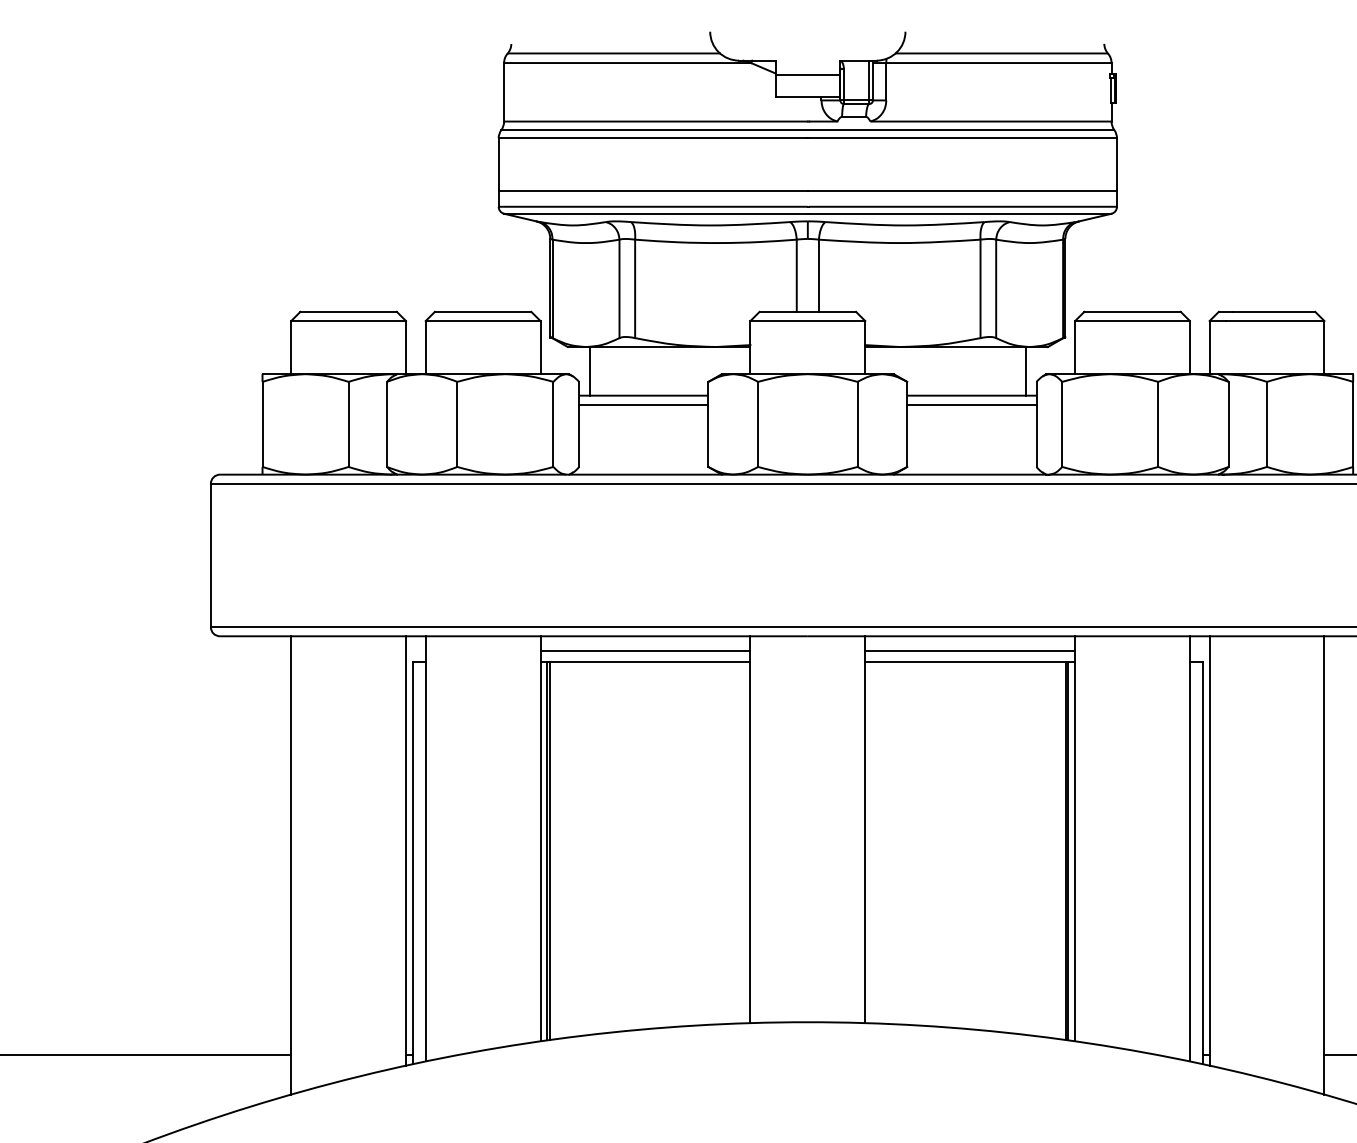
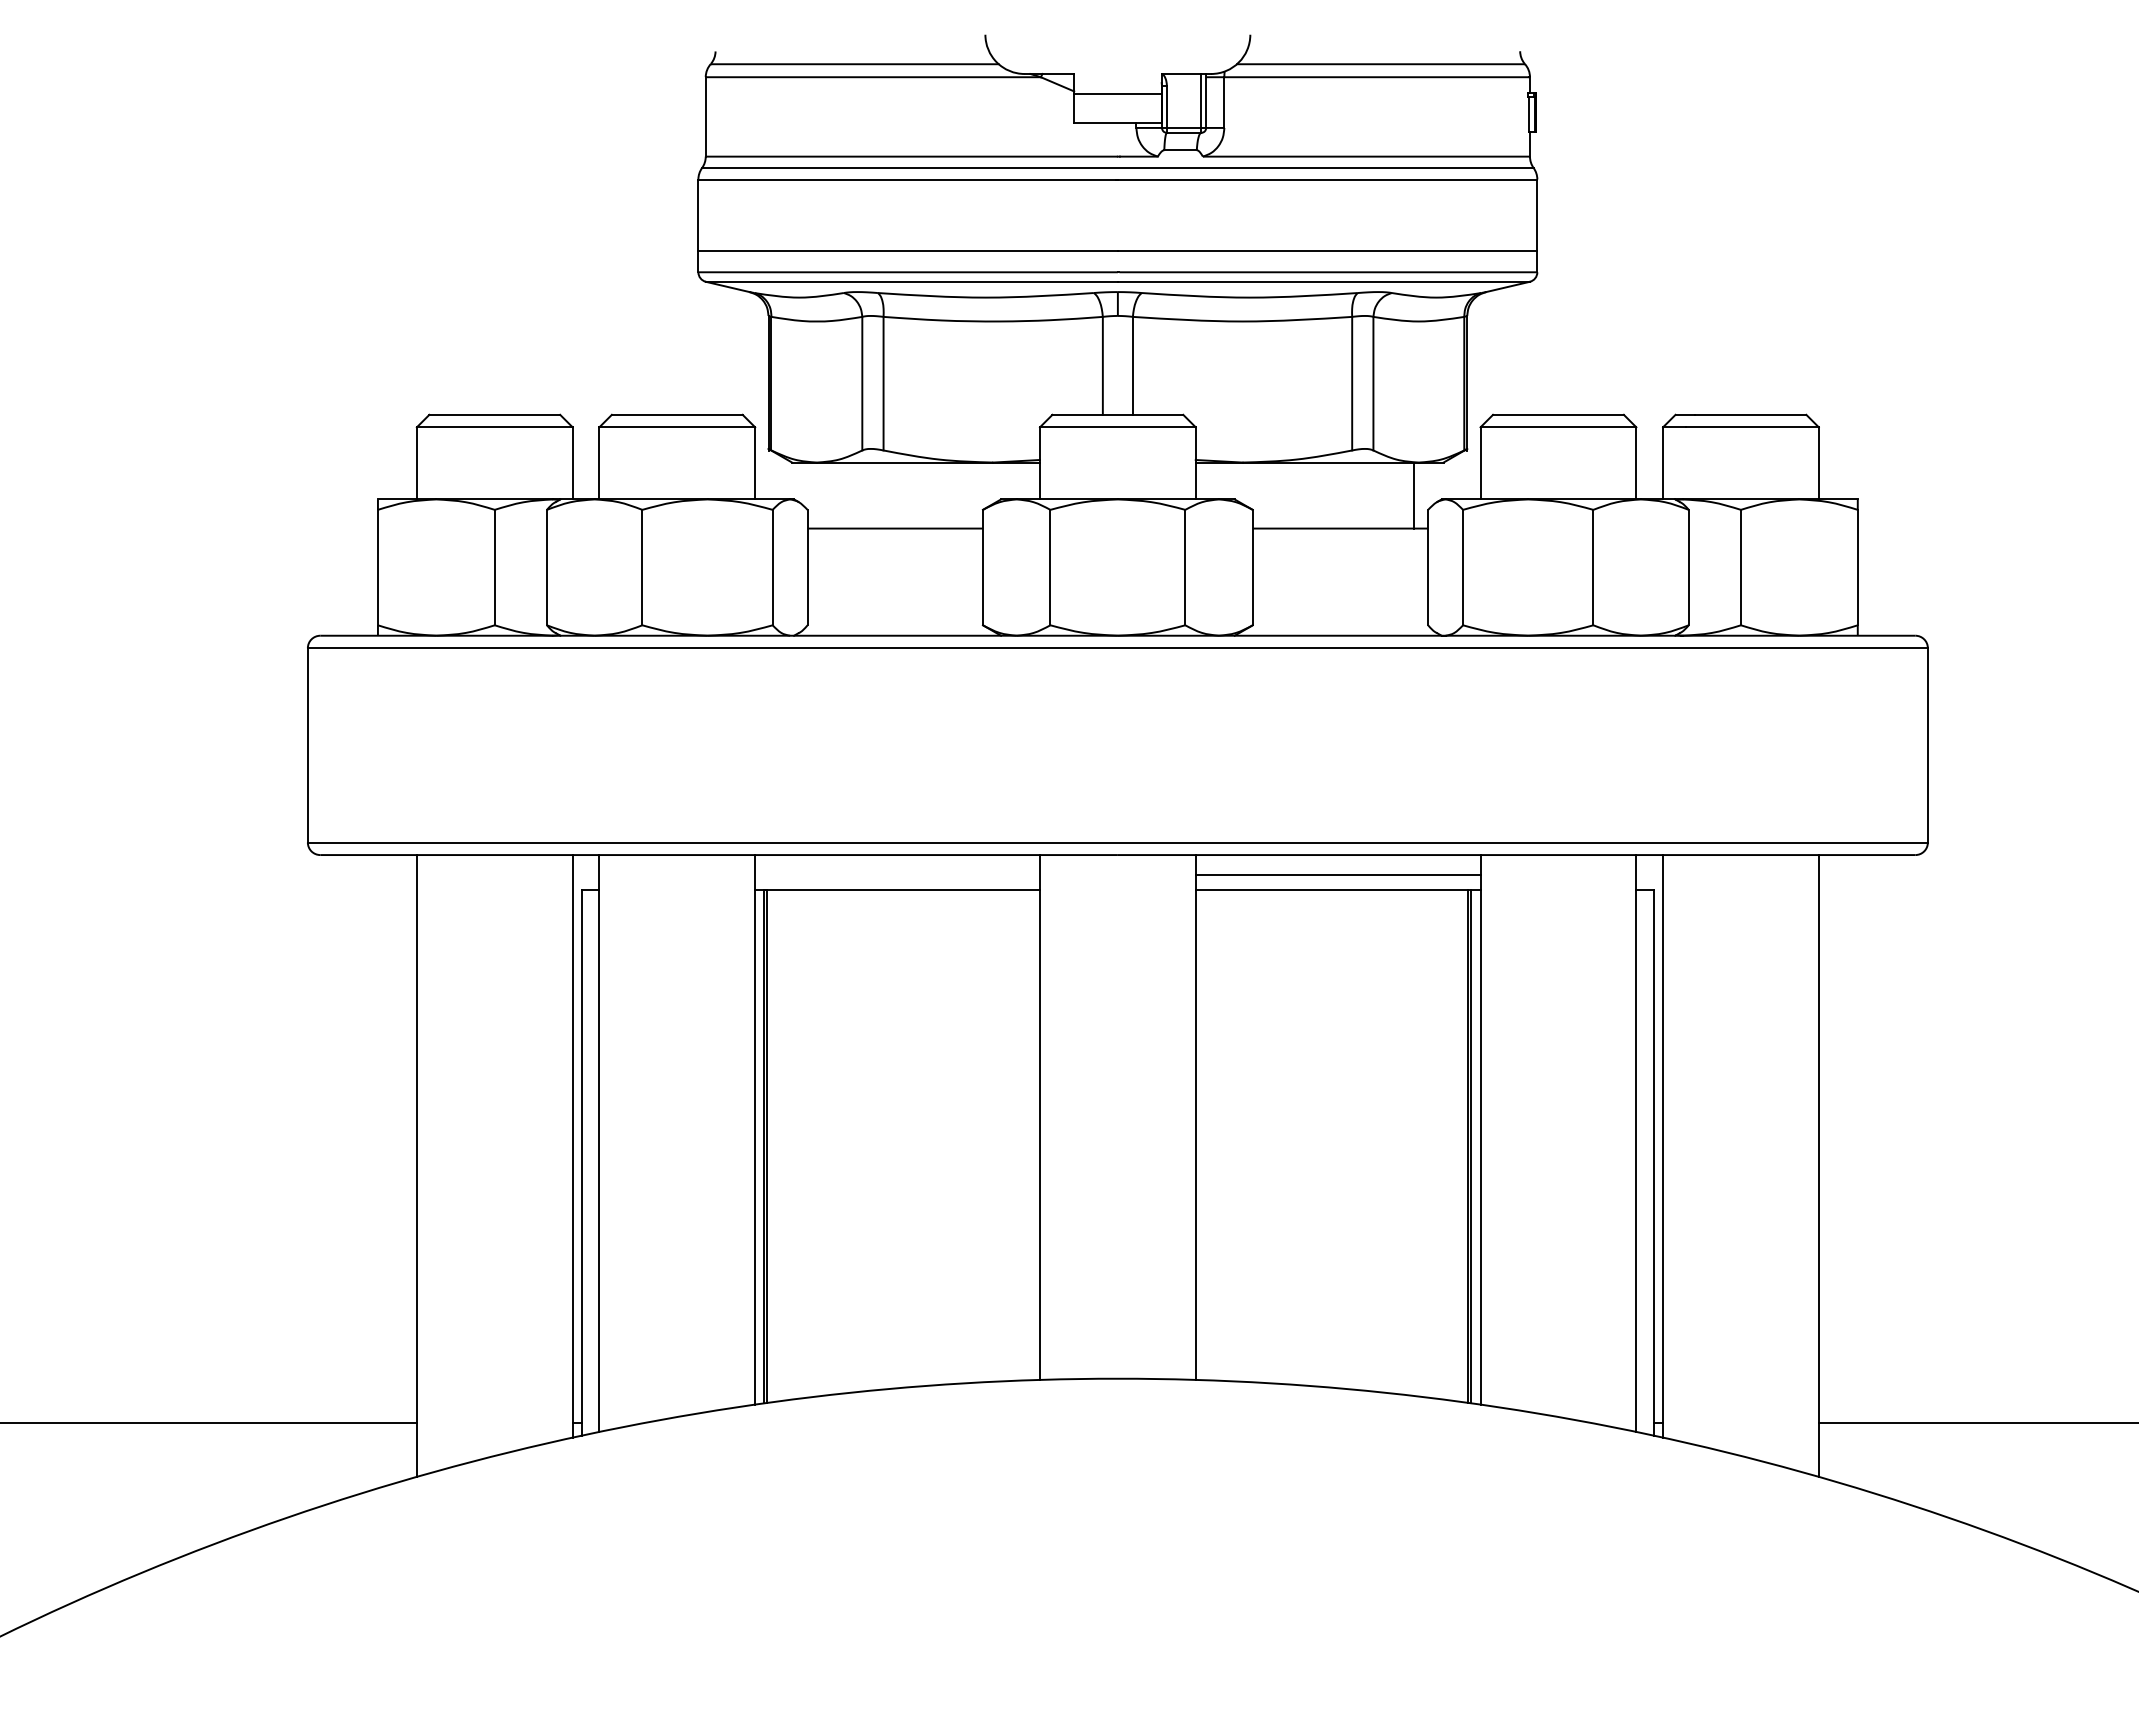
line: (590, 371) -> (822, 495), removed
line: (643, 405) -> (894, 541), removed
line: (971, 405) -> (1340, 541), removed
line: (645, 650) -> (897, 874), removed

